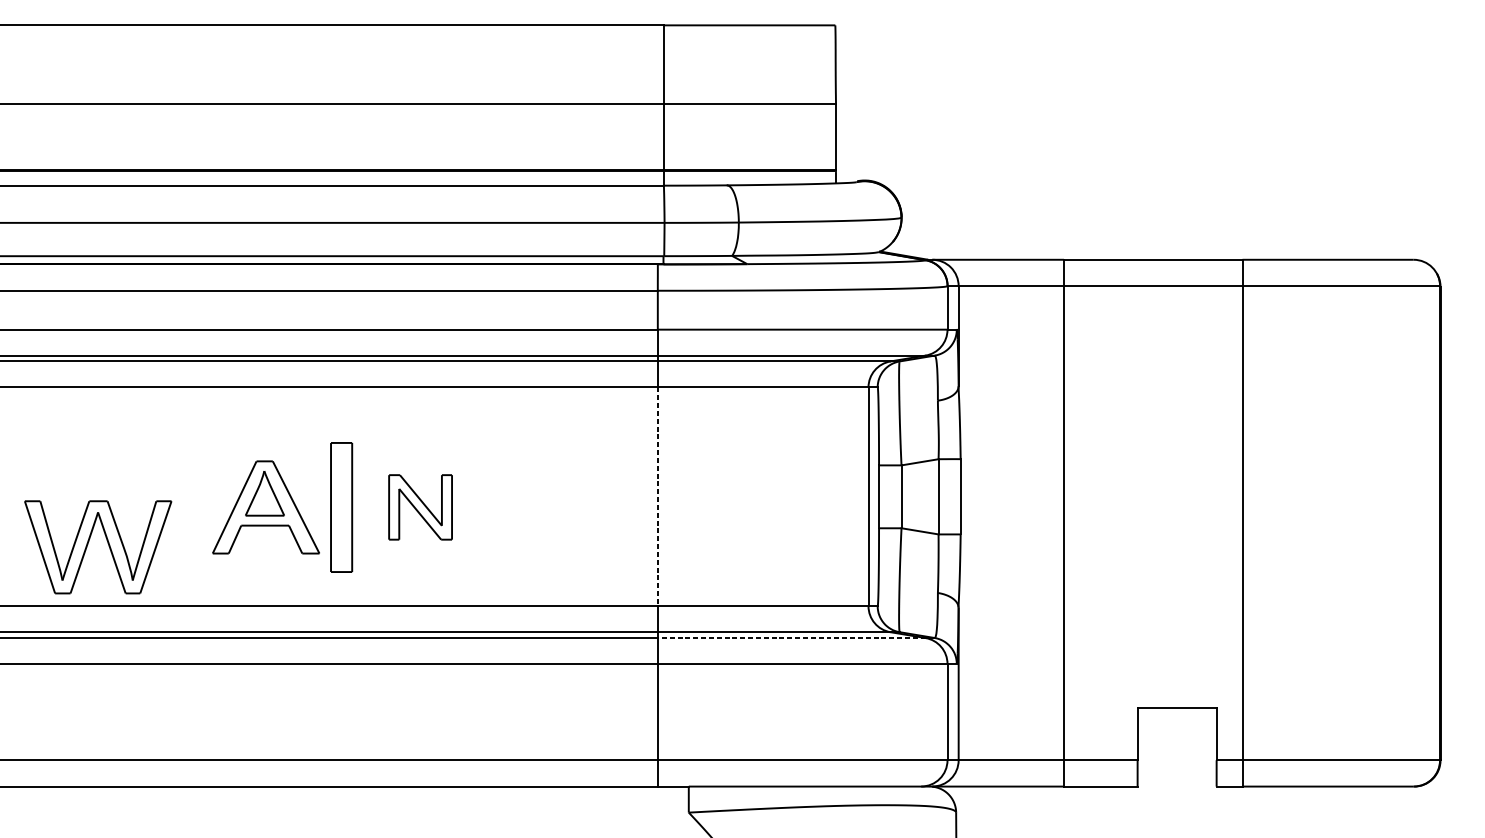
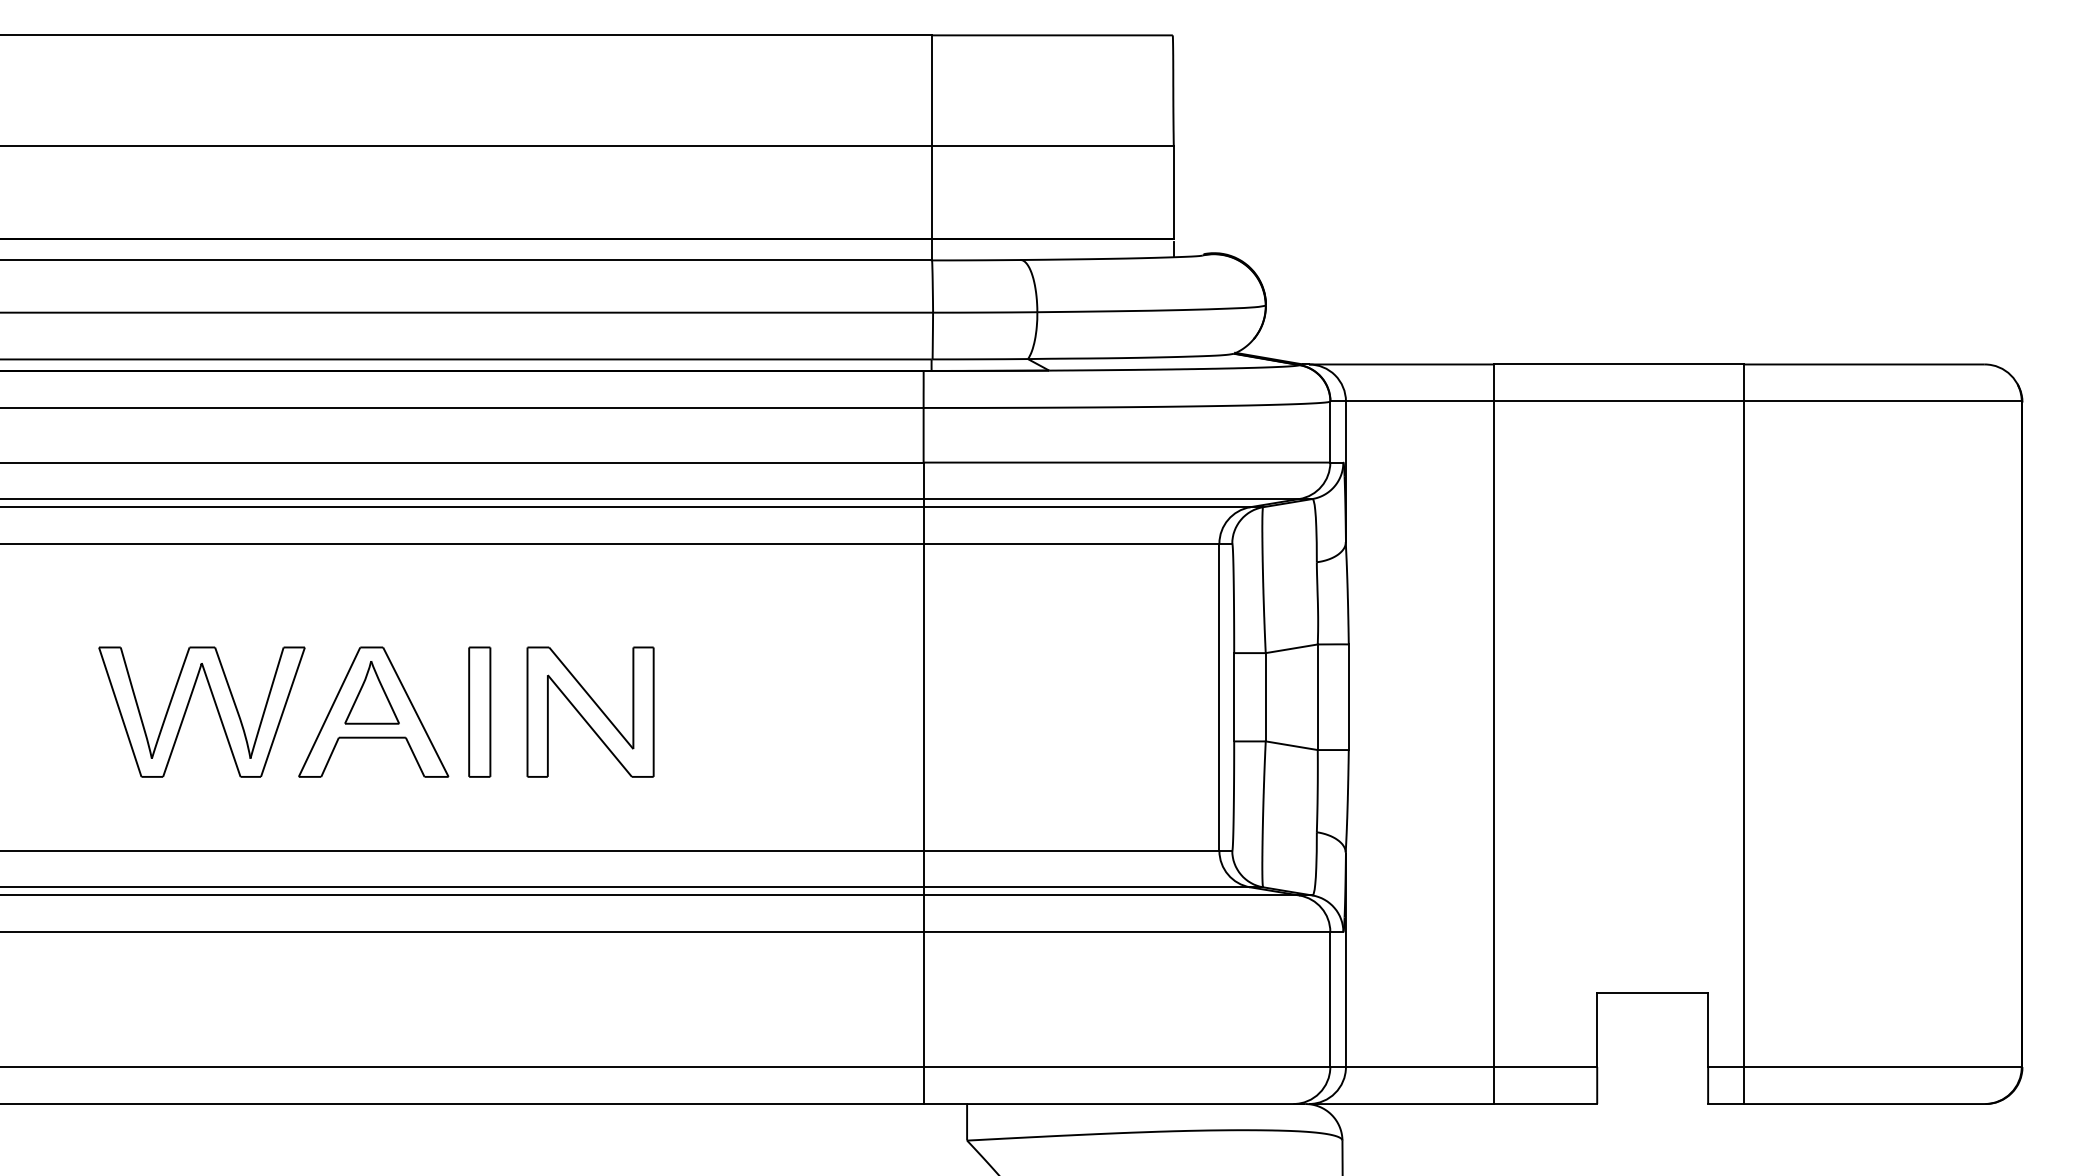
line: (657, 496) -> (923, 697), dashed -> solid
part: (341, 506) -> (479, 711), size x0.71
part: (420, 506) -> (590, 711), size x1.43
part: (88, 543) -> (188, 706), moved
line: (791, 638) -> (1111, 895), dashed -> solid

